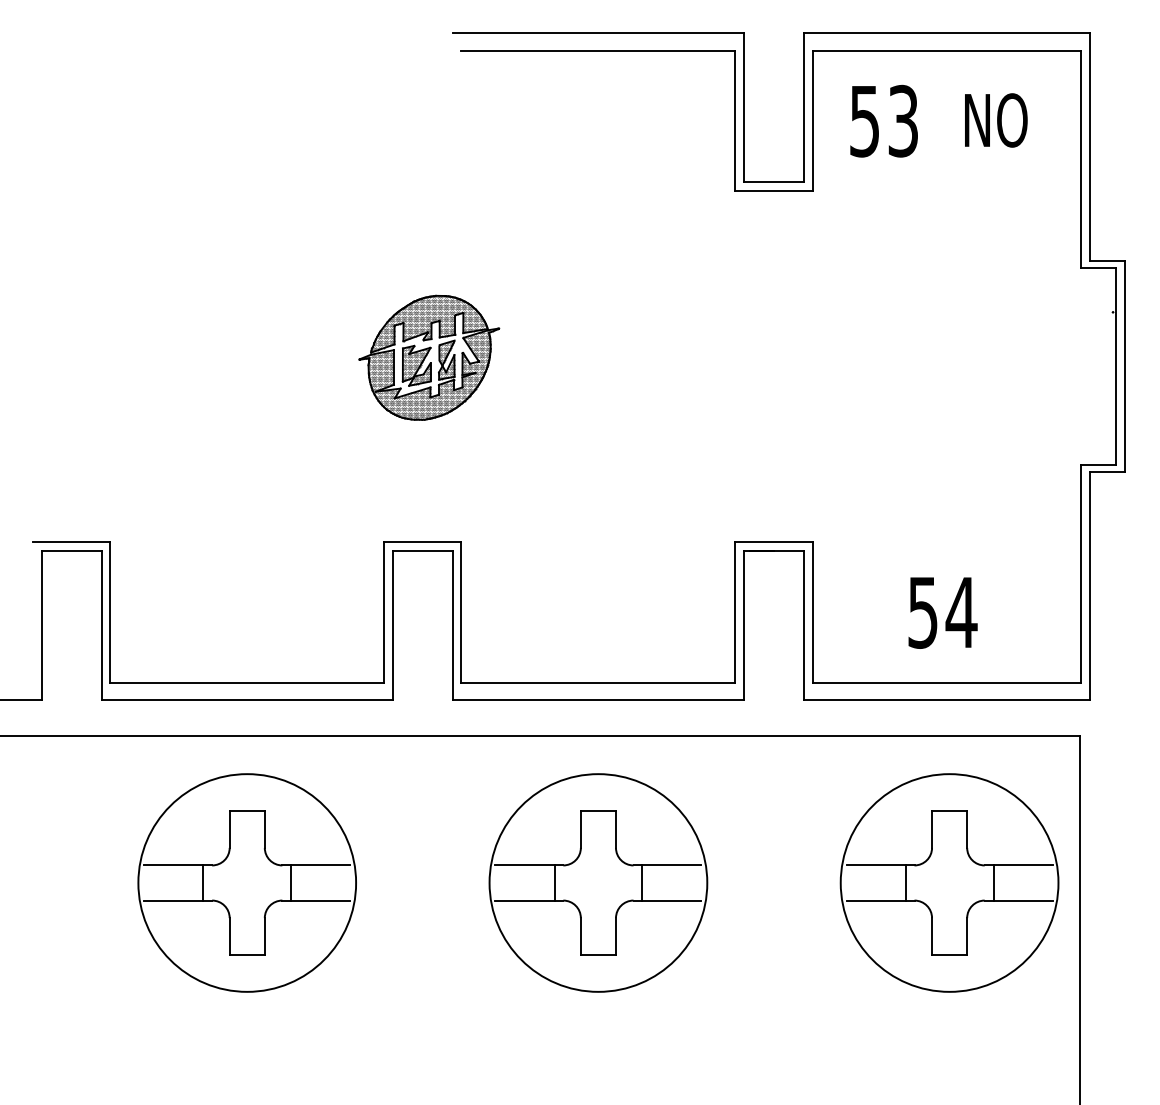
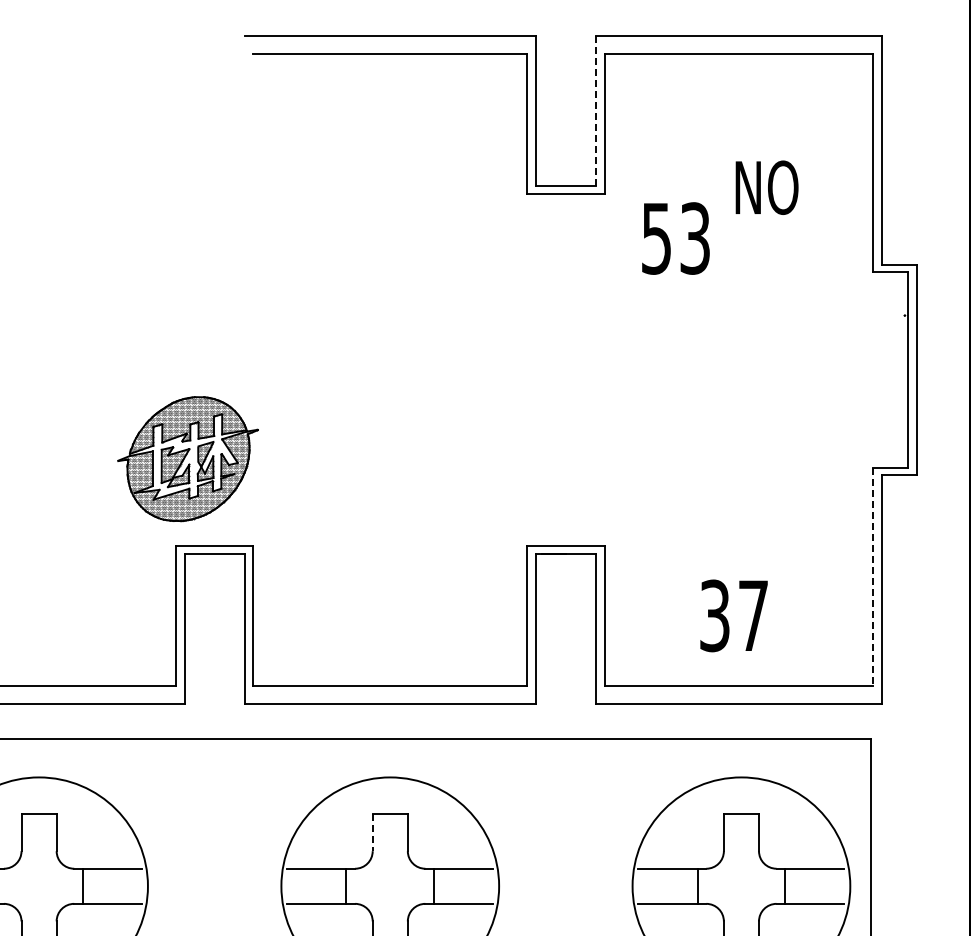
line: (803, 107) -> (595, 110), solid -> dashed
text: (883, 120) -> (675, 237), moved
text: (996, 120) -> (767, 187), moved
part: (429, 357) -> (188, 458), moved
line: (1081, 573) -> (873, 576), solid -> dashed
text: (943, 612) -> (735, 615), 54 -> 37
line: (580, 829) -> (372, 832), solid -> dashed

